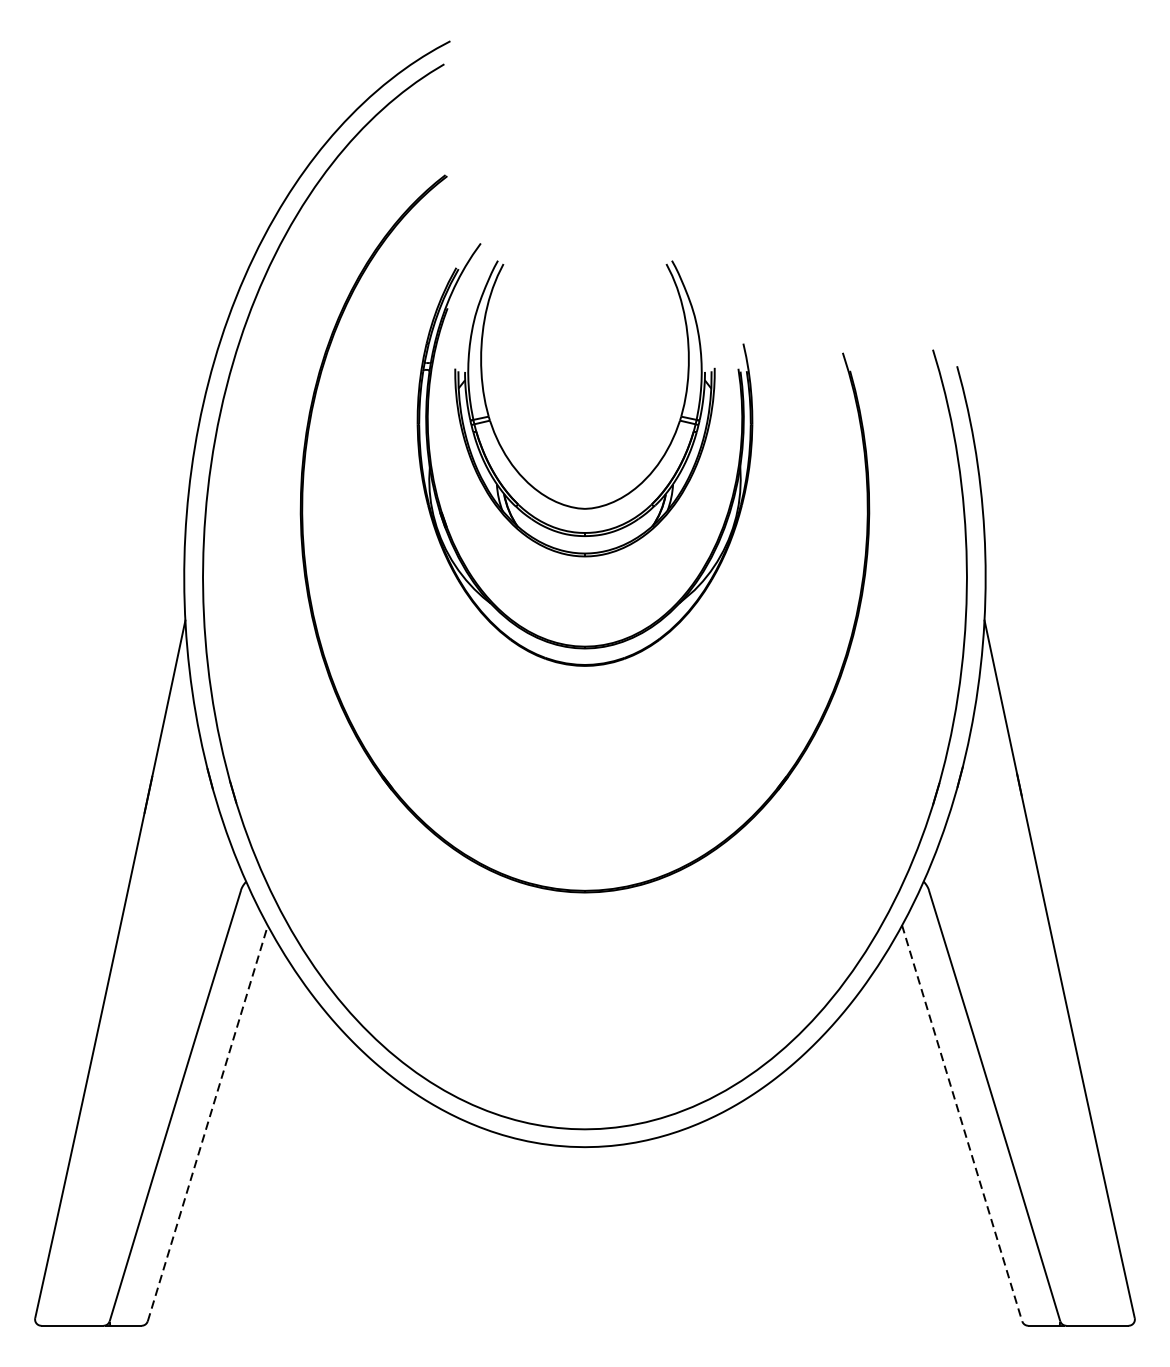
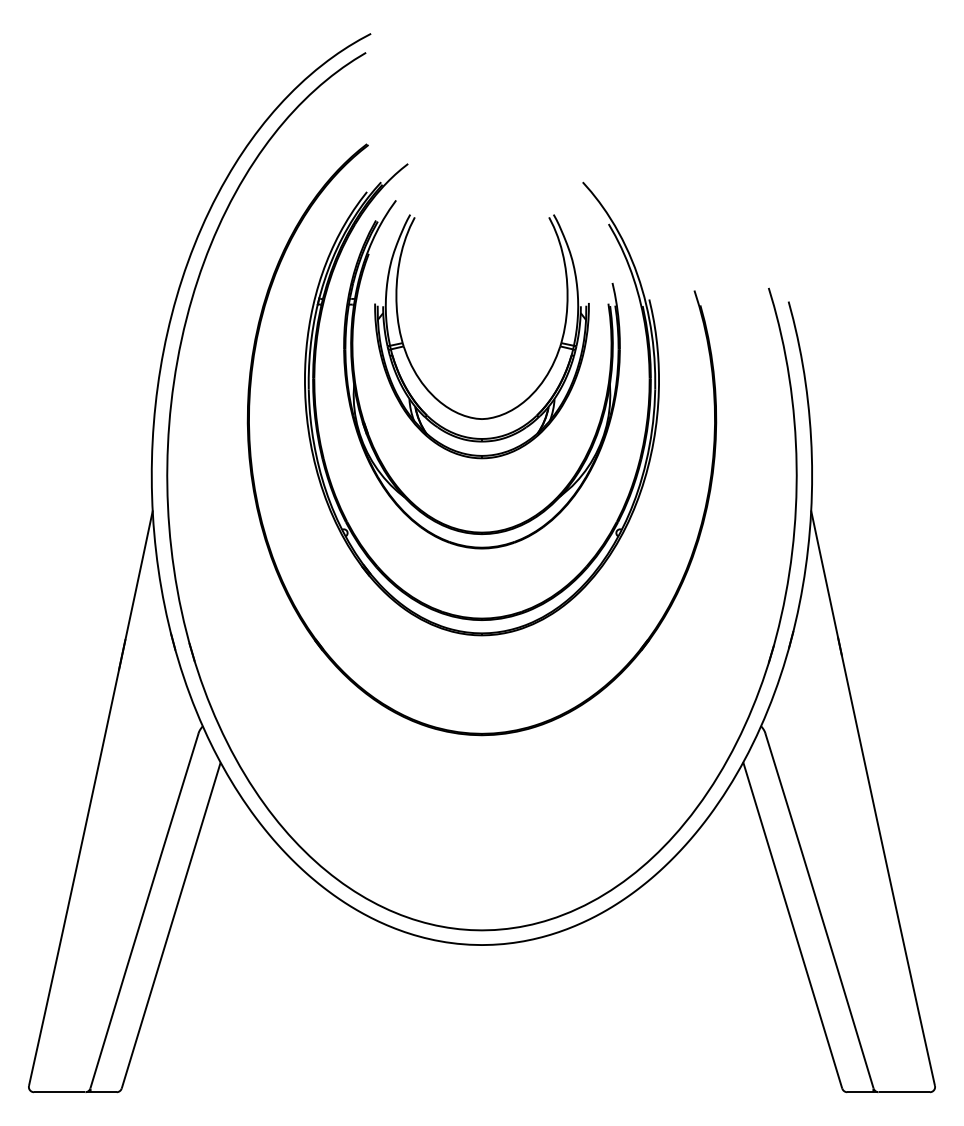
part: (386, 514) -> (318, 423), added
line: (208, 1123) -> (171, 925), dashed -> solid
line: (961, 1123) -> (792, 925), dashed -> solid

